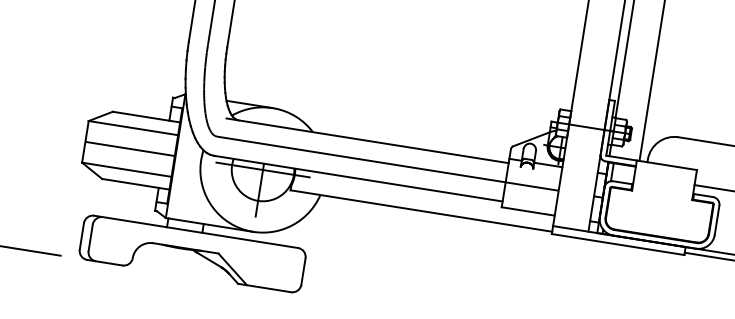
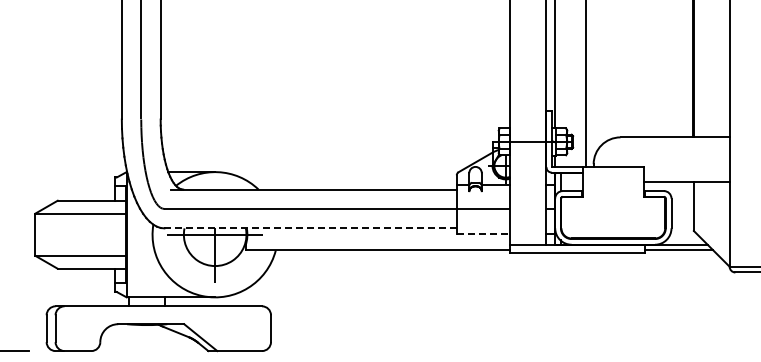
line: (130, 148) -> (80, 234), removed
line: (359, 178) -> (311, 228), solid -> dashed
line: (528, 211) -> (483, 234), solid -> dashed

